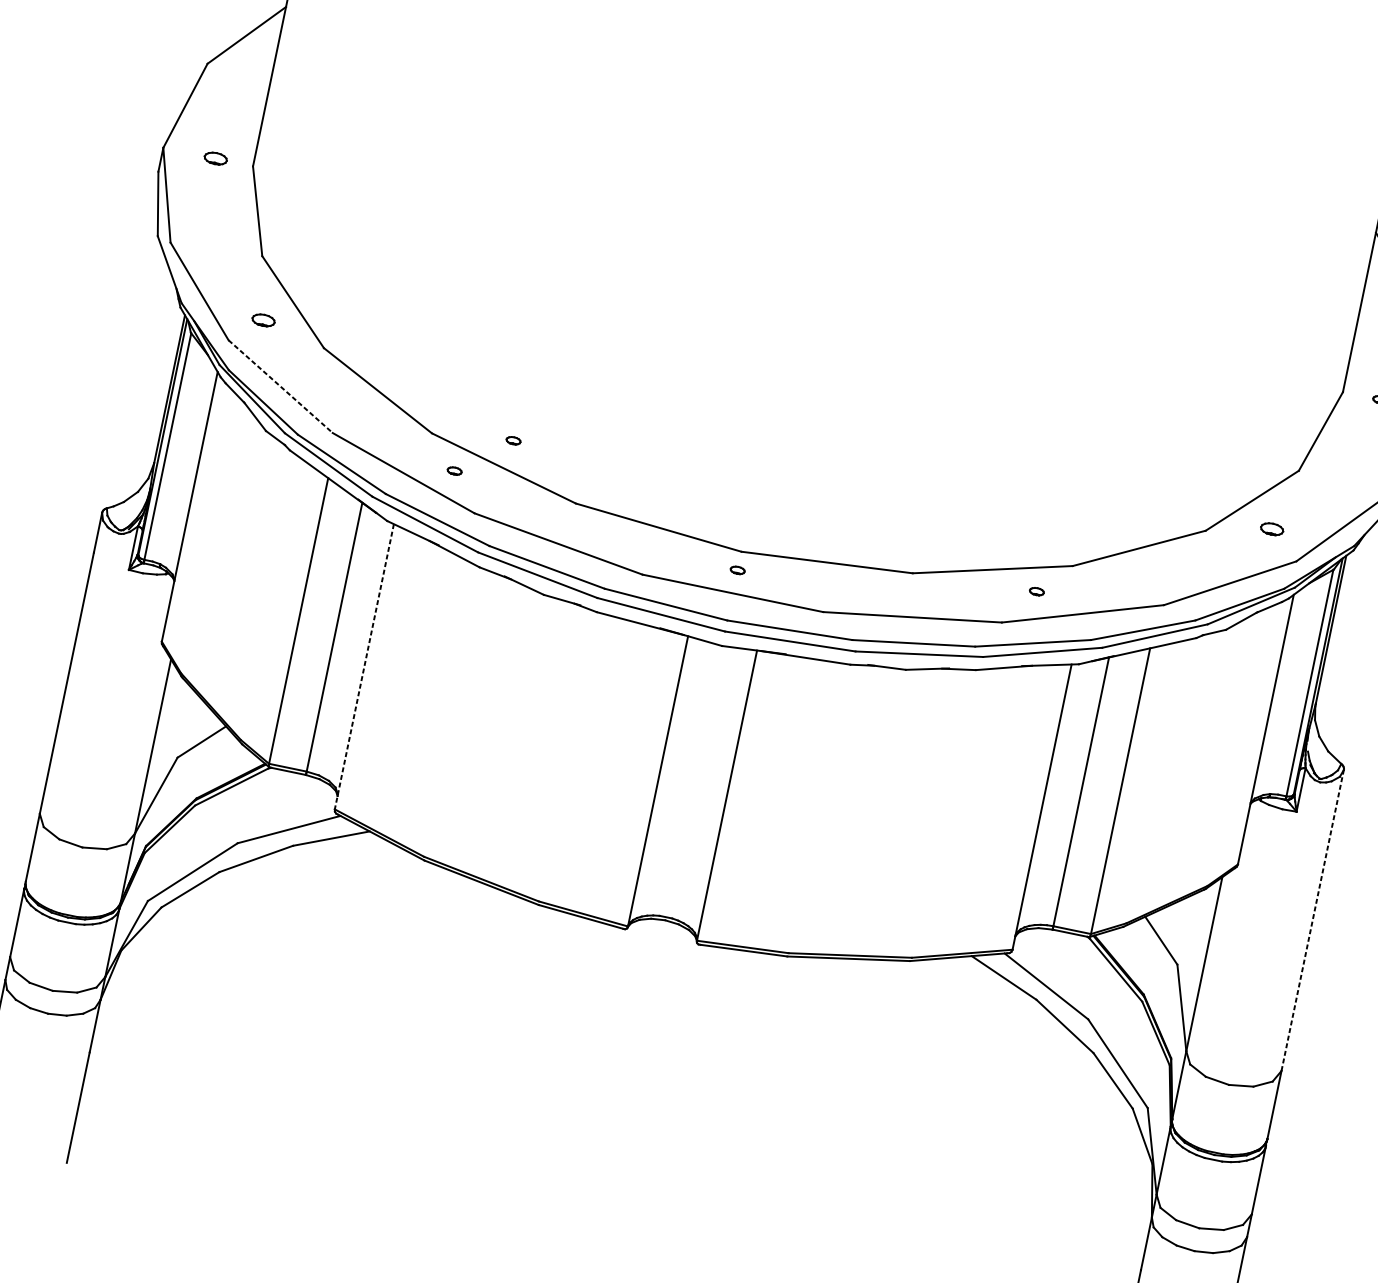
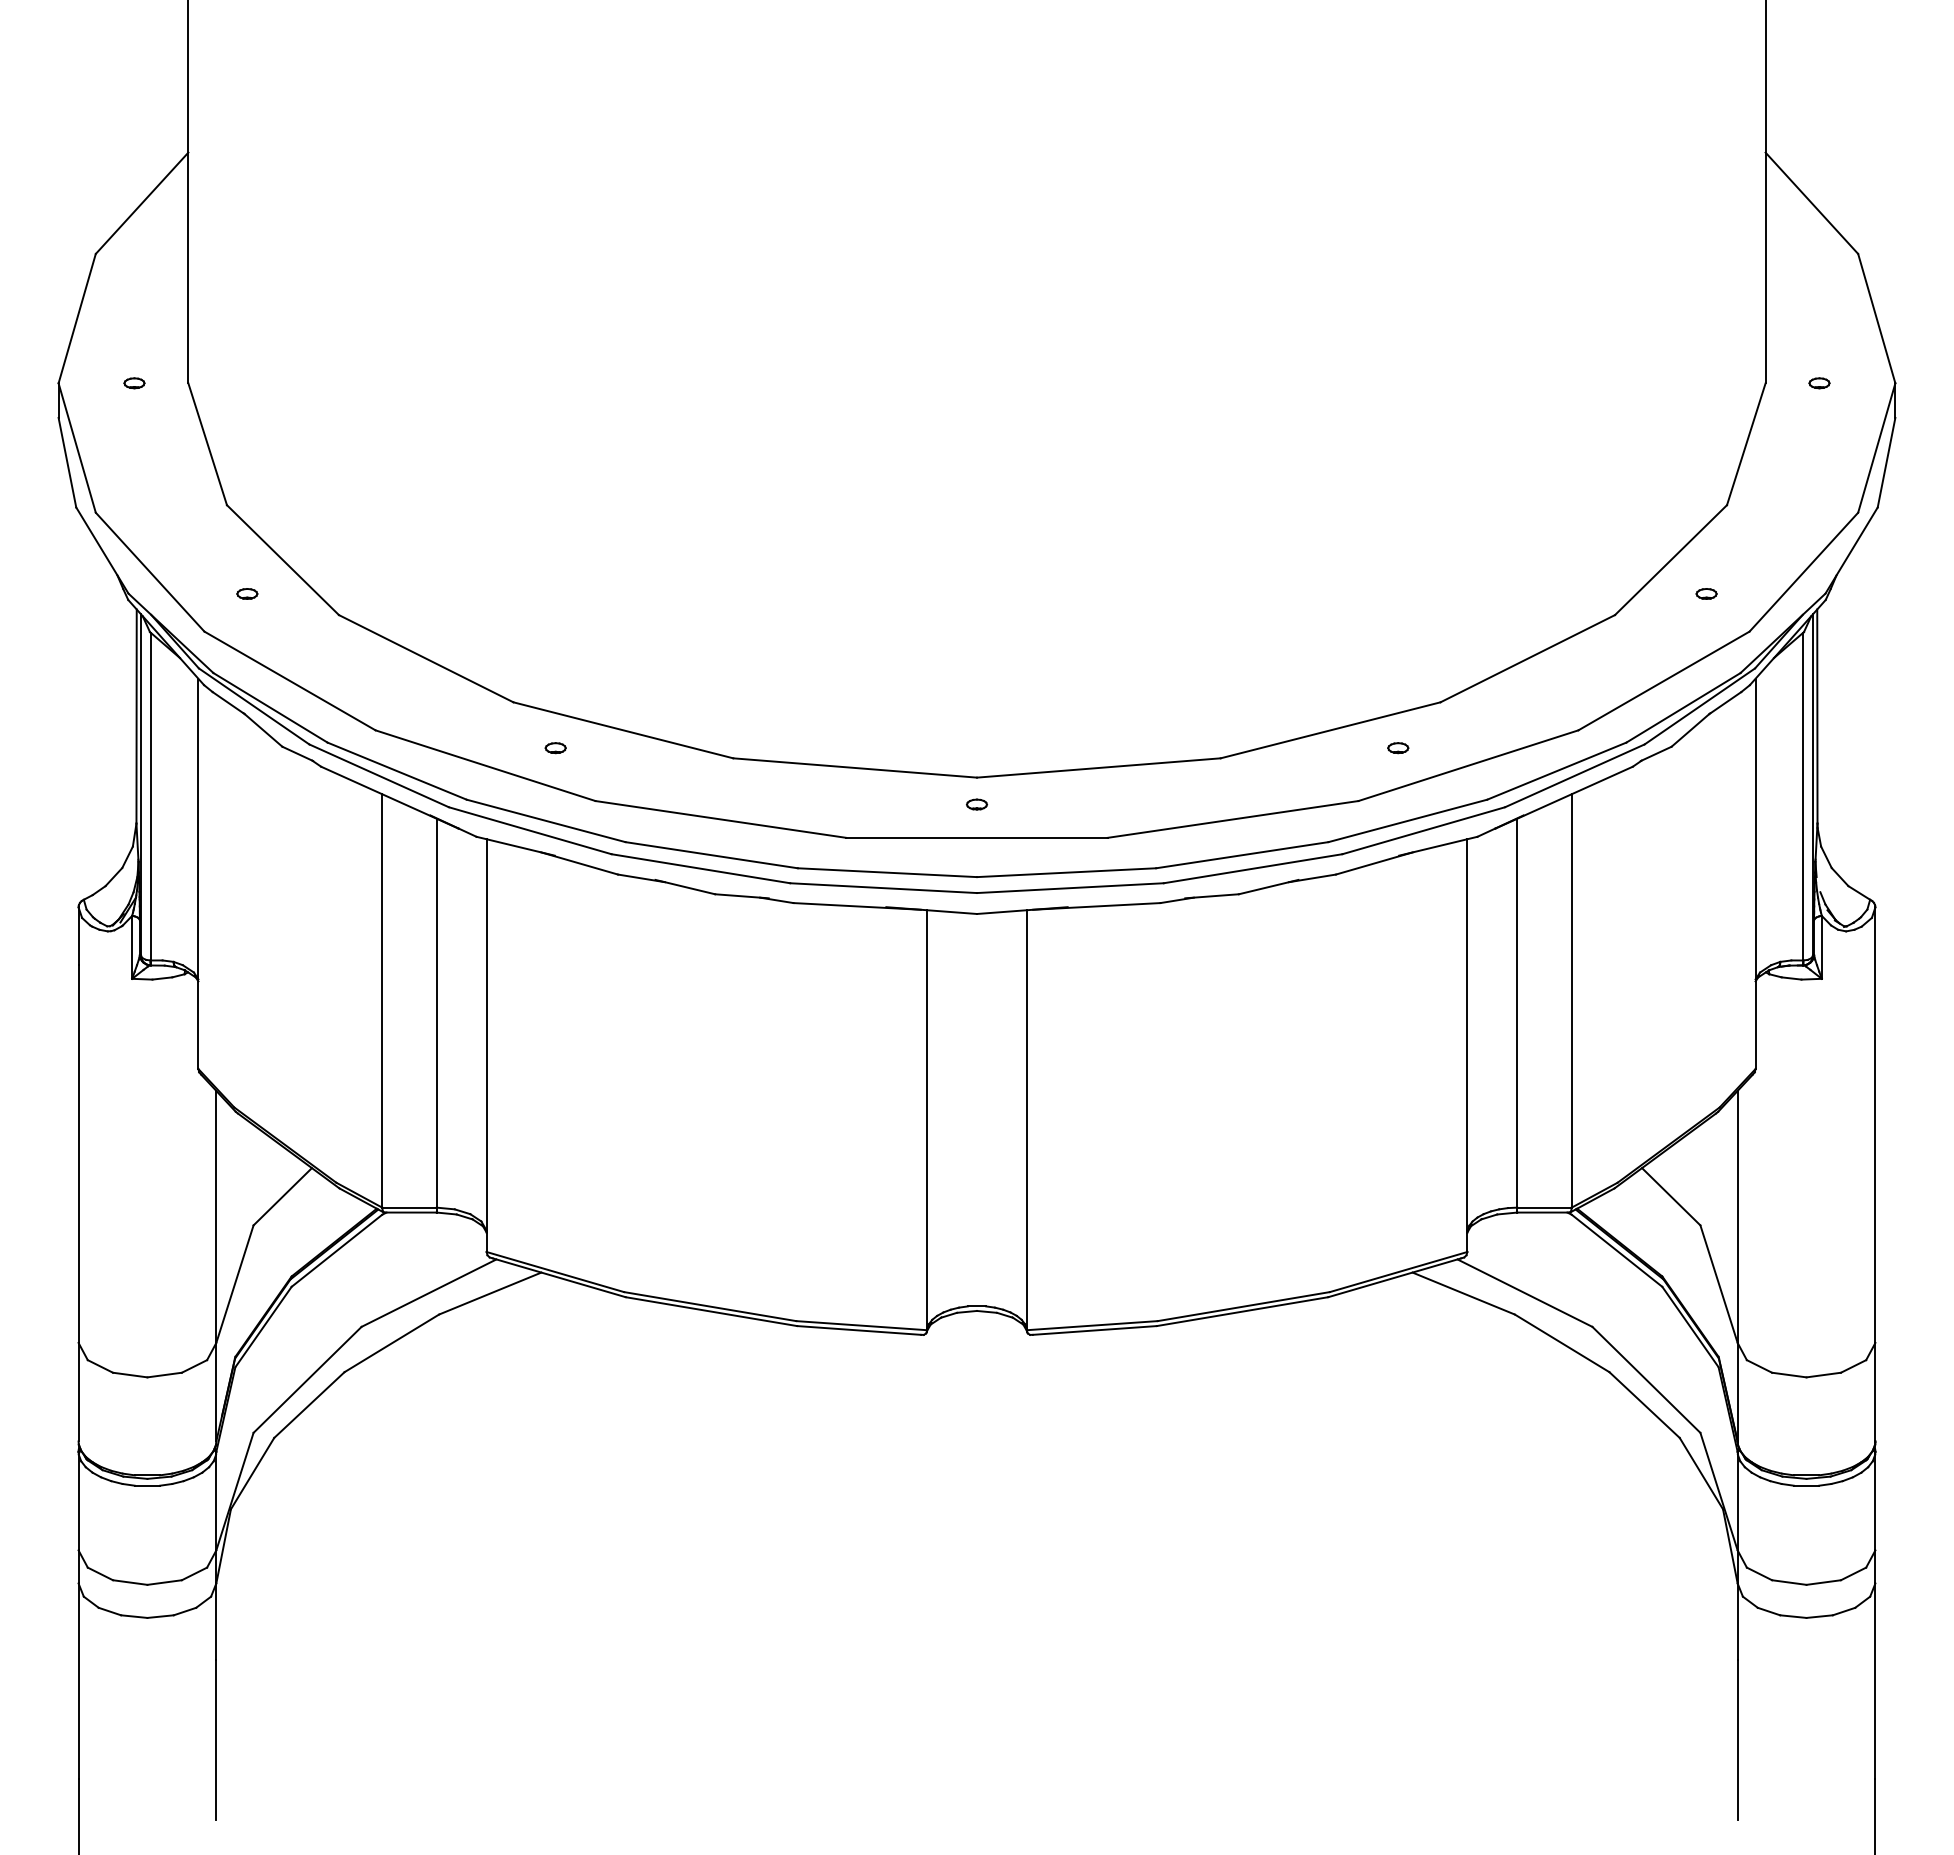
part: (215, 158) -> (134, 383), size x0.62
part: (263, 320) -> (247, 593), size x0.62
line: (281, 386) -> (290, 680), dashed -> solid
part: (513, 440) -> (628, 689), removed
part: (1272, 528) -> (1706, 593), size x0.62
line: (364, 667) -> (486, 1046), dashed -> solid
line: (1312, 920) -> (1875, 1125), dashed -> solid

